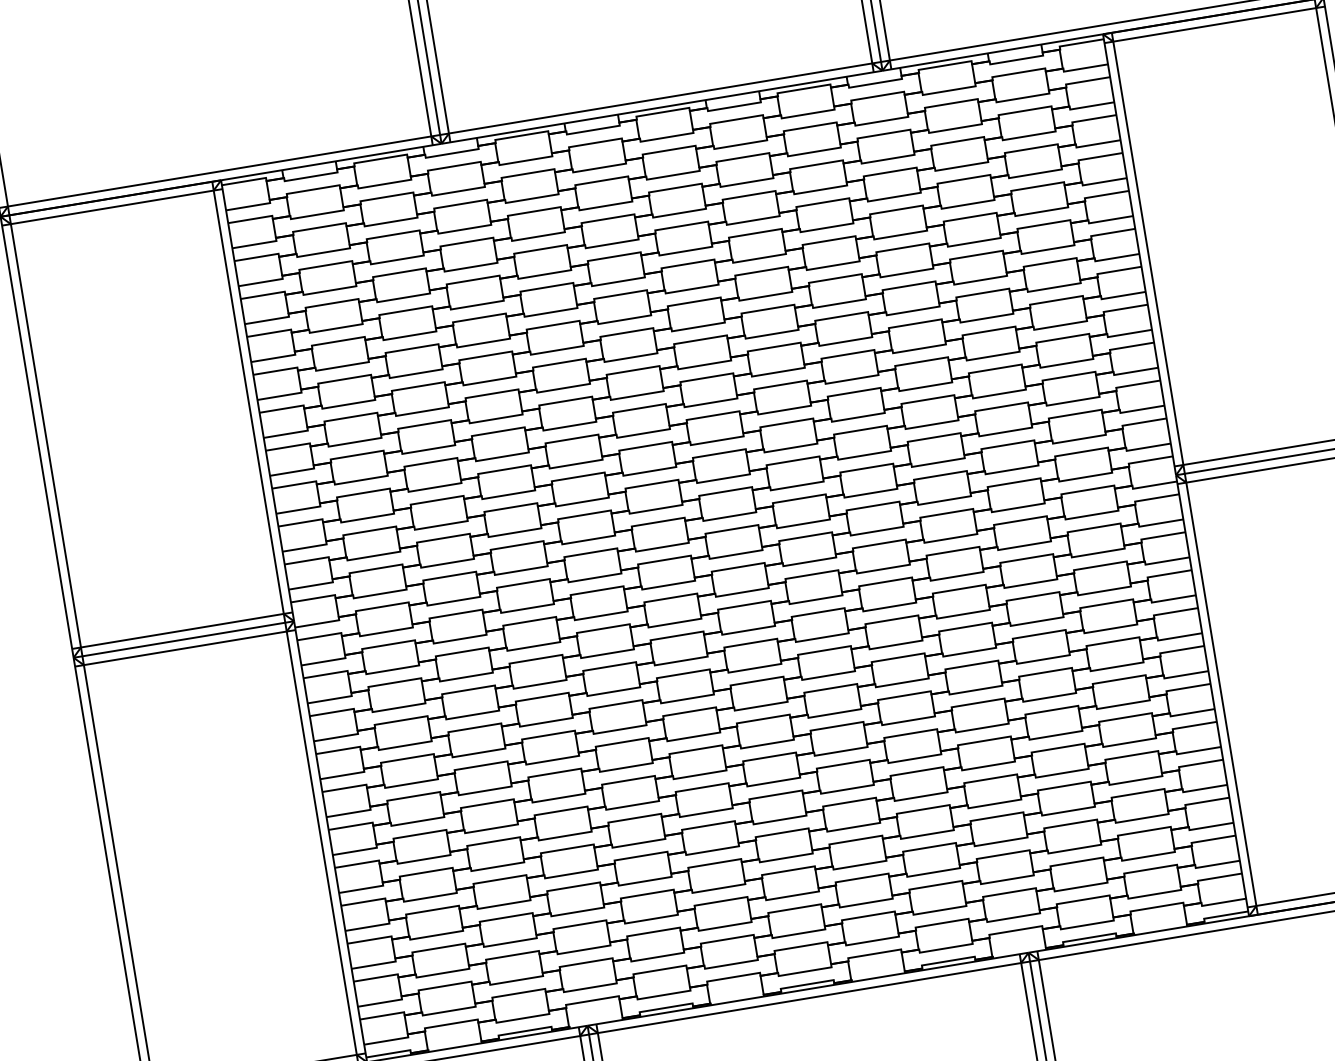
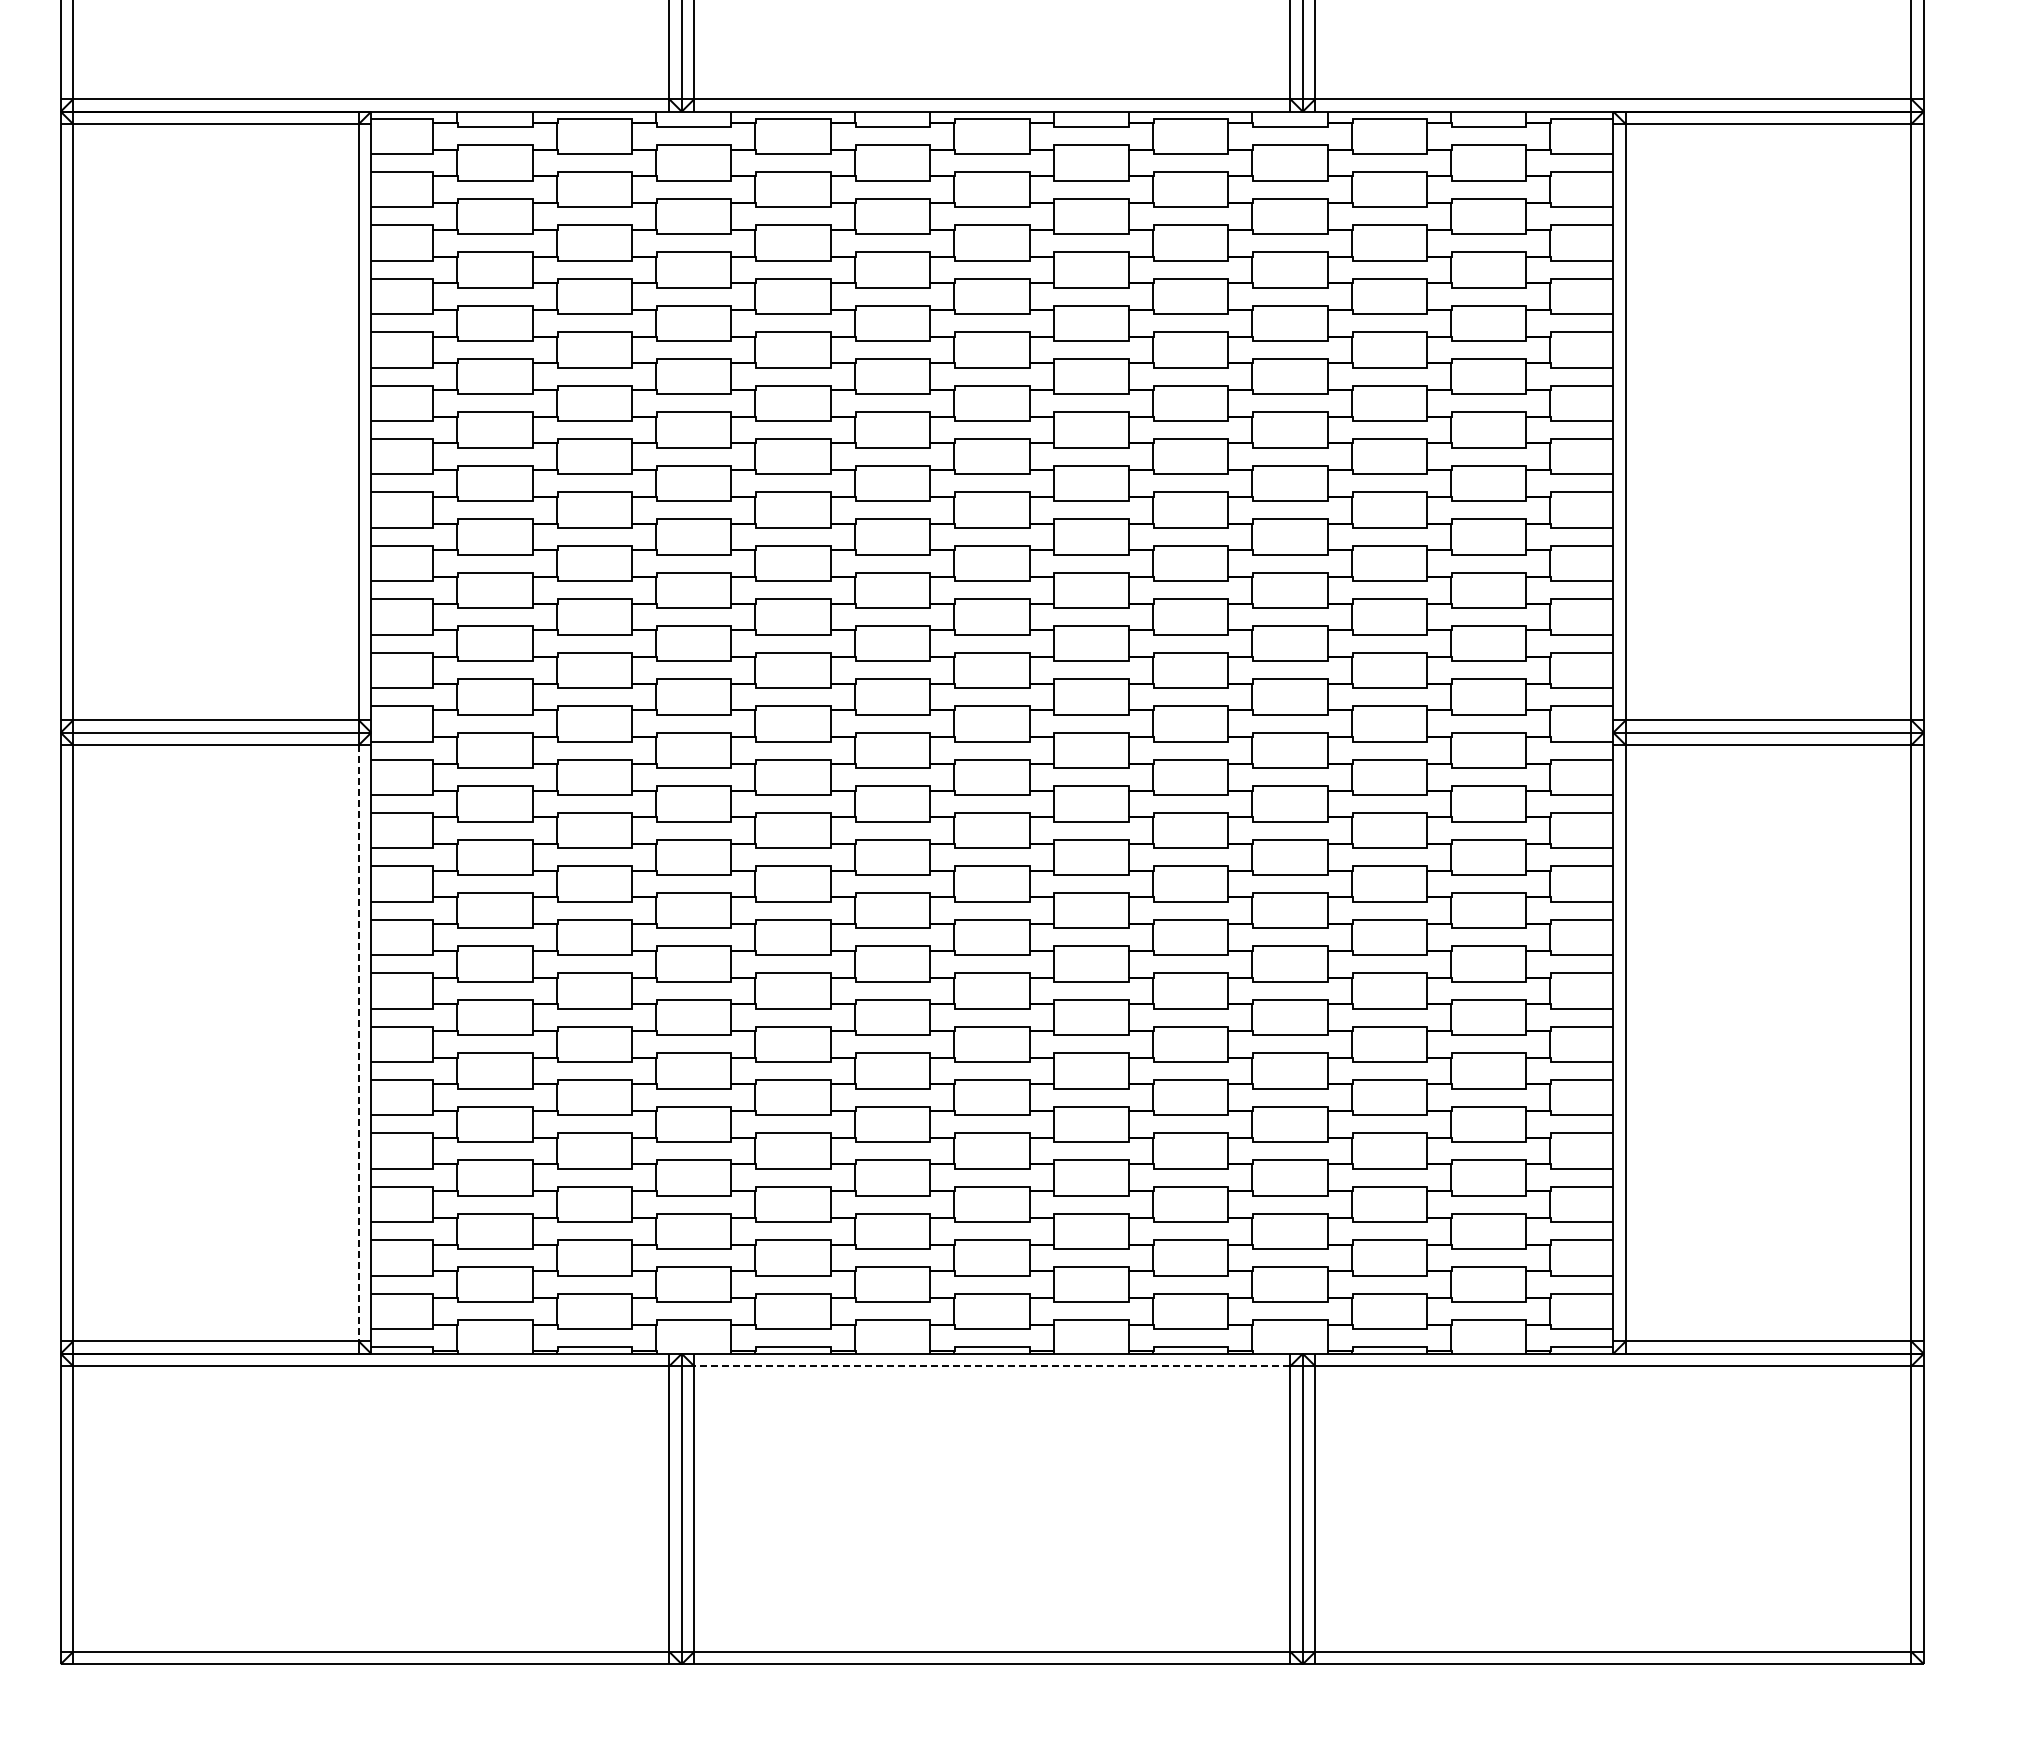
line: (321, 843) -> (358, 1043), solid -> dashed
line: (808, 998) -> (991, 1366), solid -> dashed

